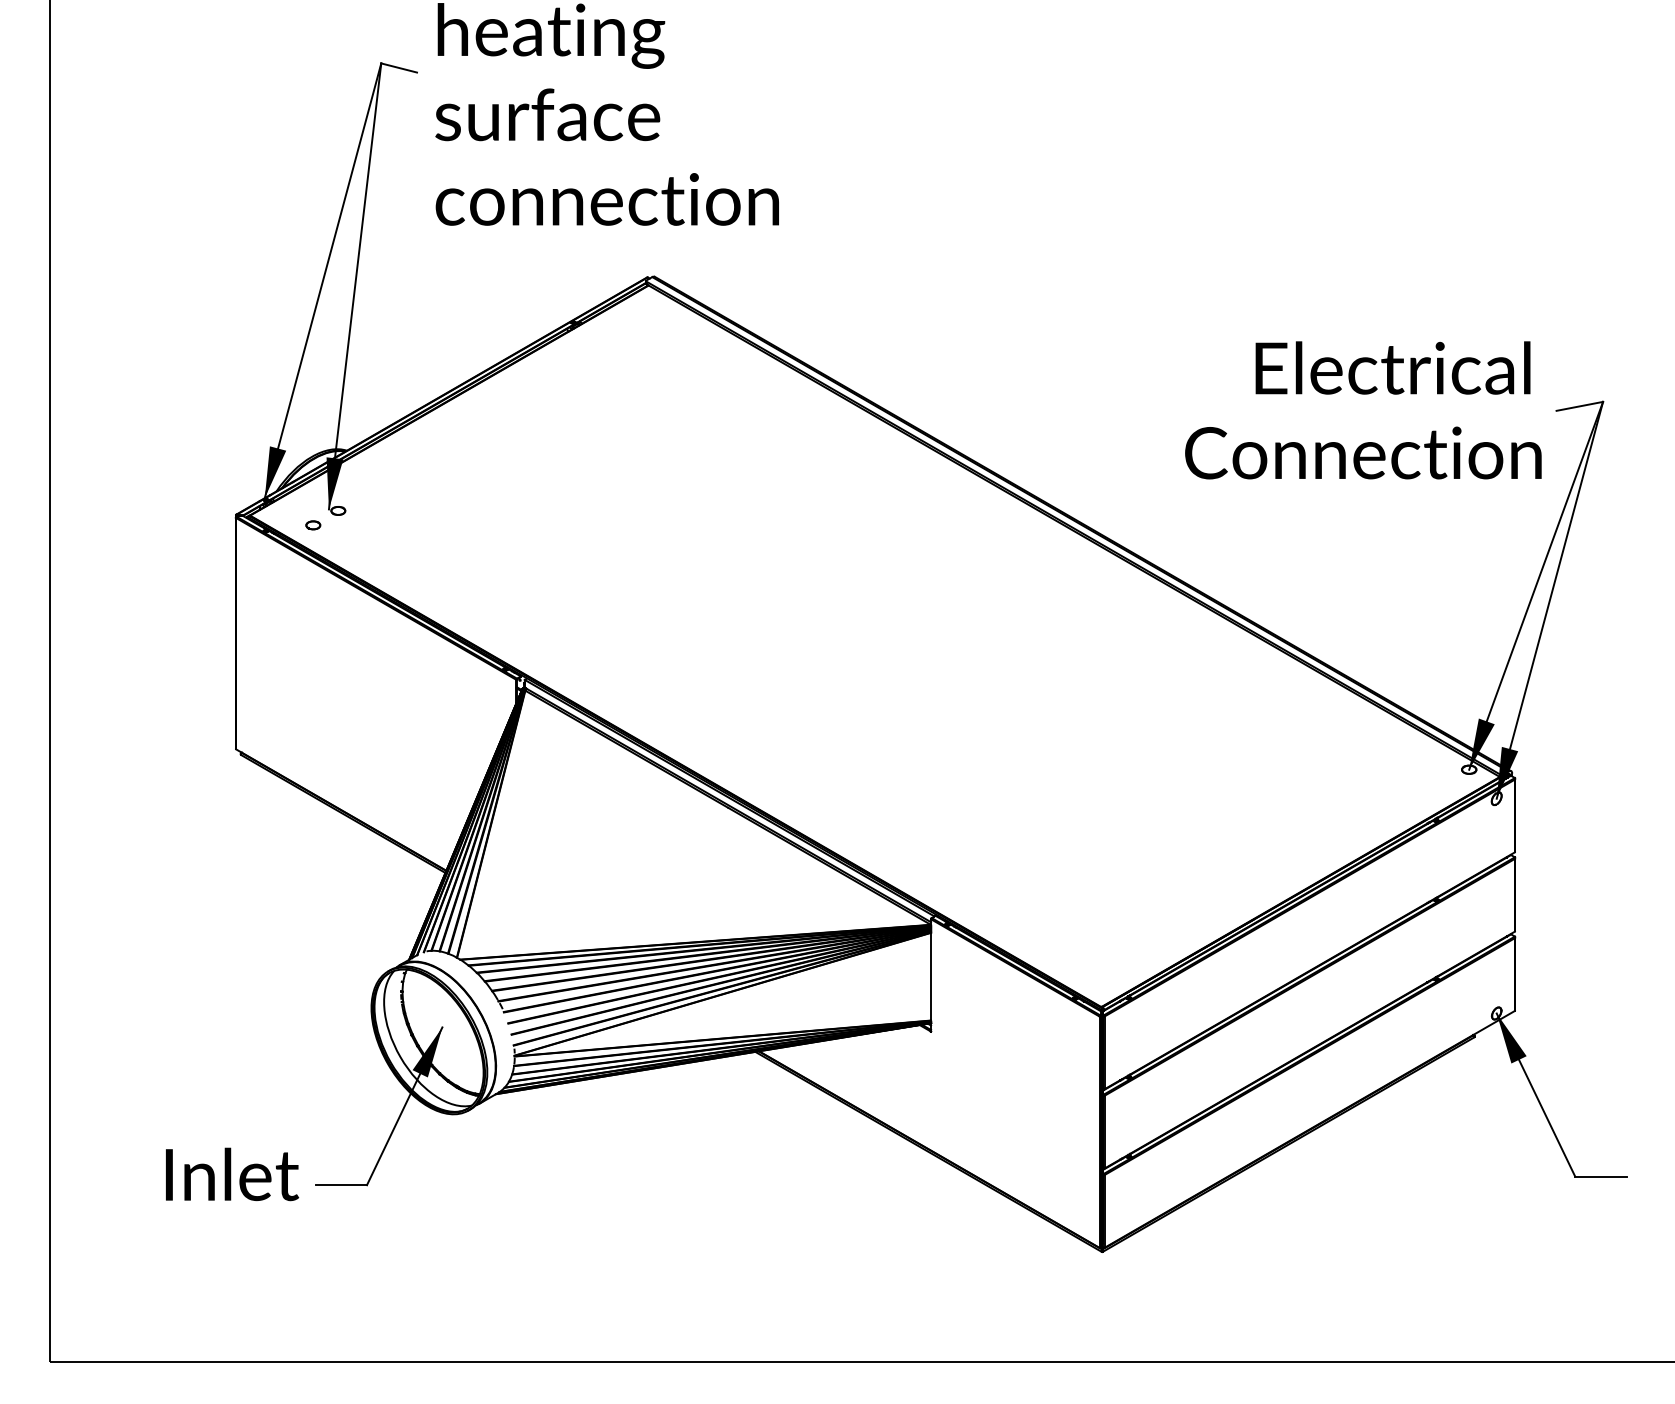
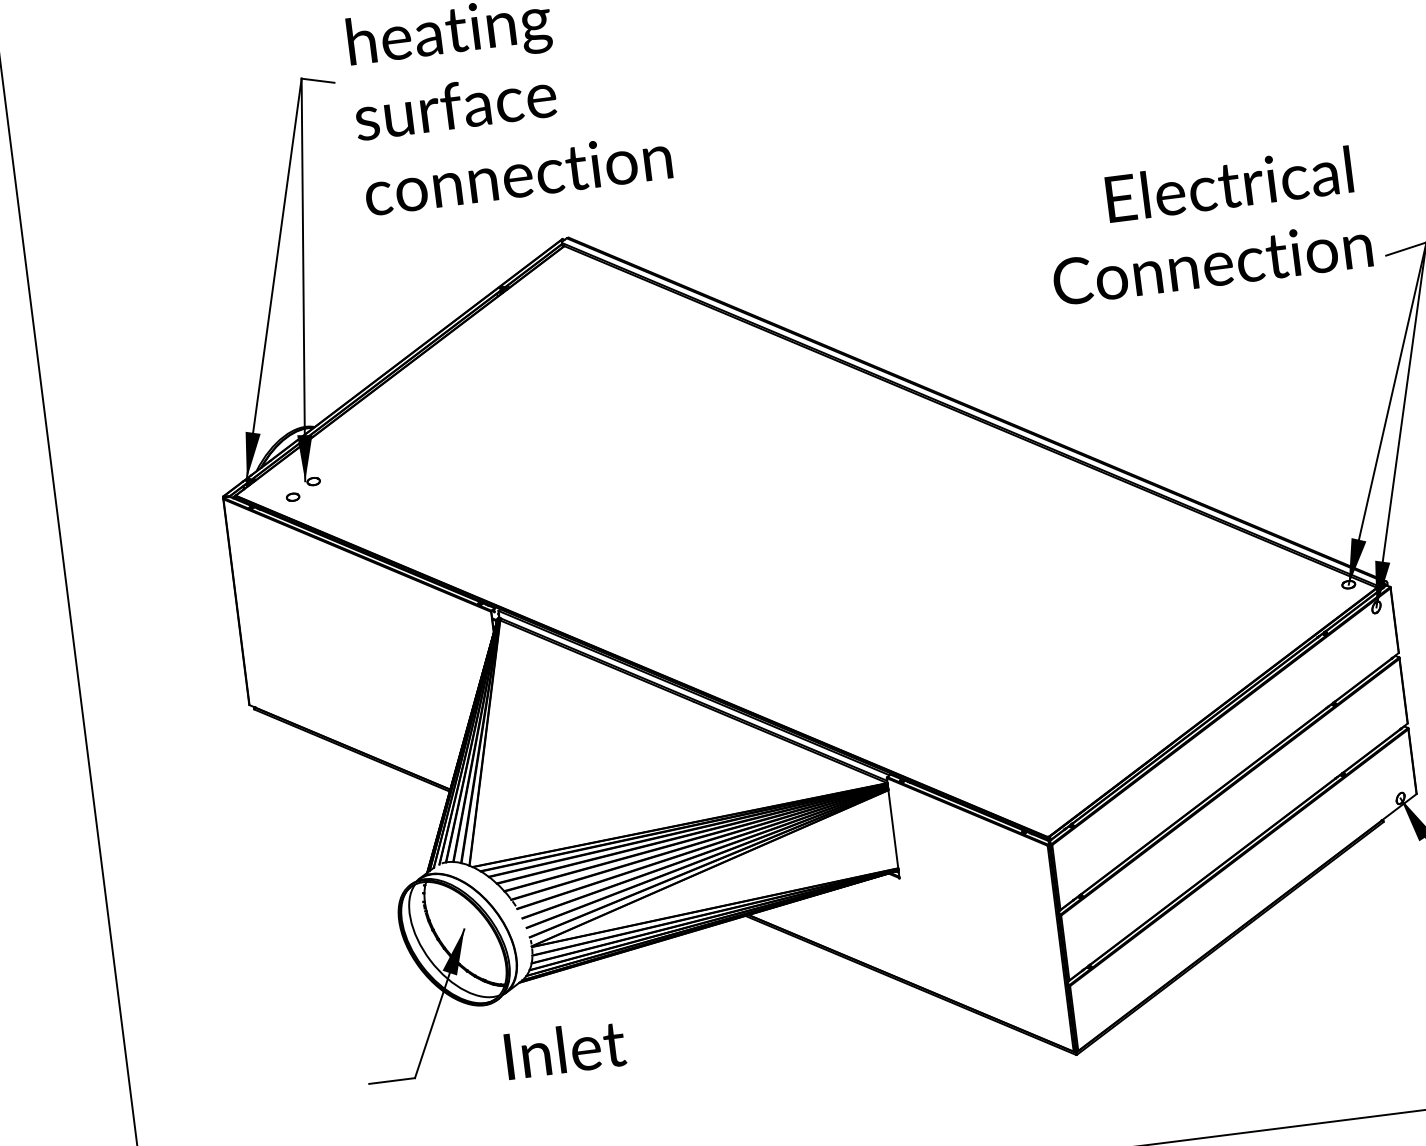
text: (1363, 410) -> (1207, 225), moved
text: (232, 1174) -> (565, 1049), moved

